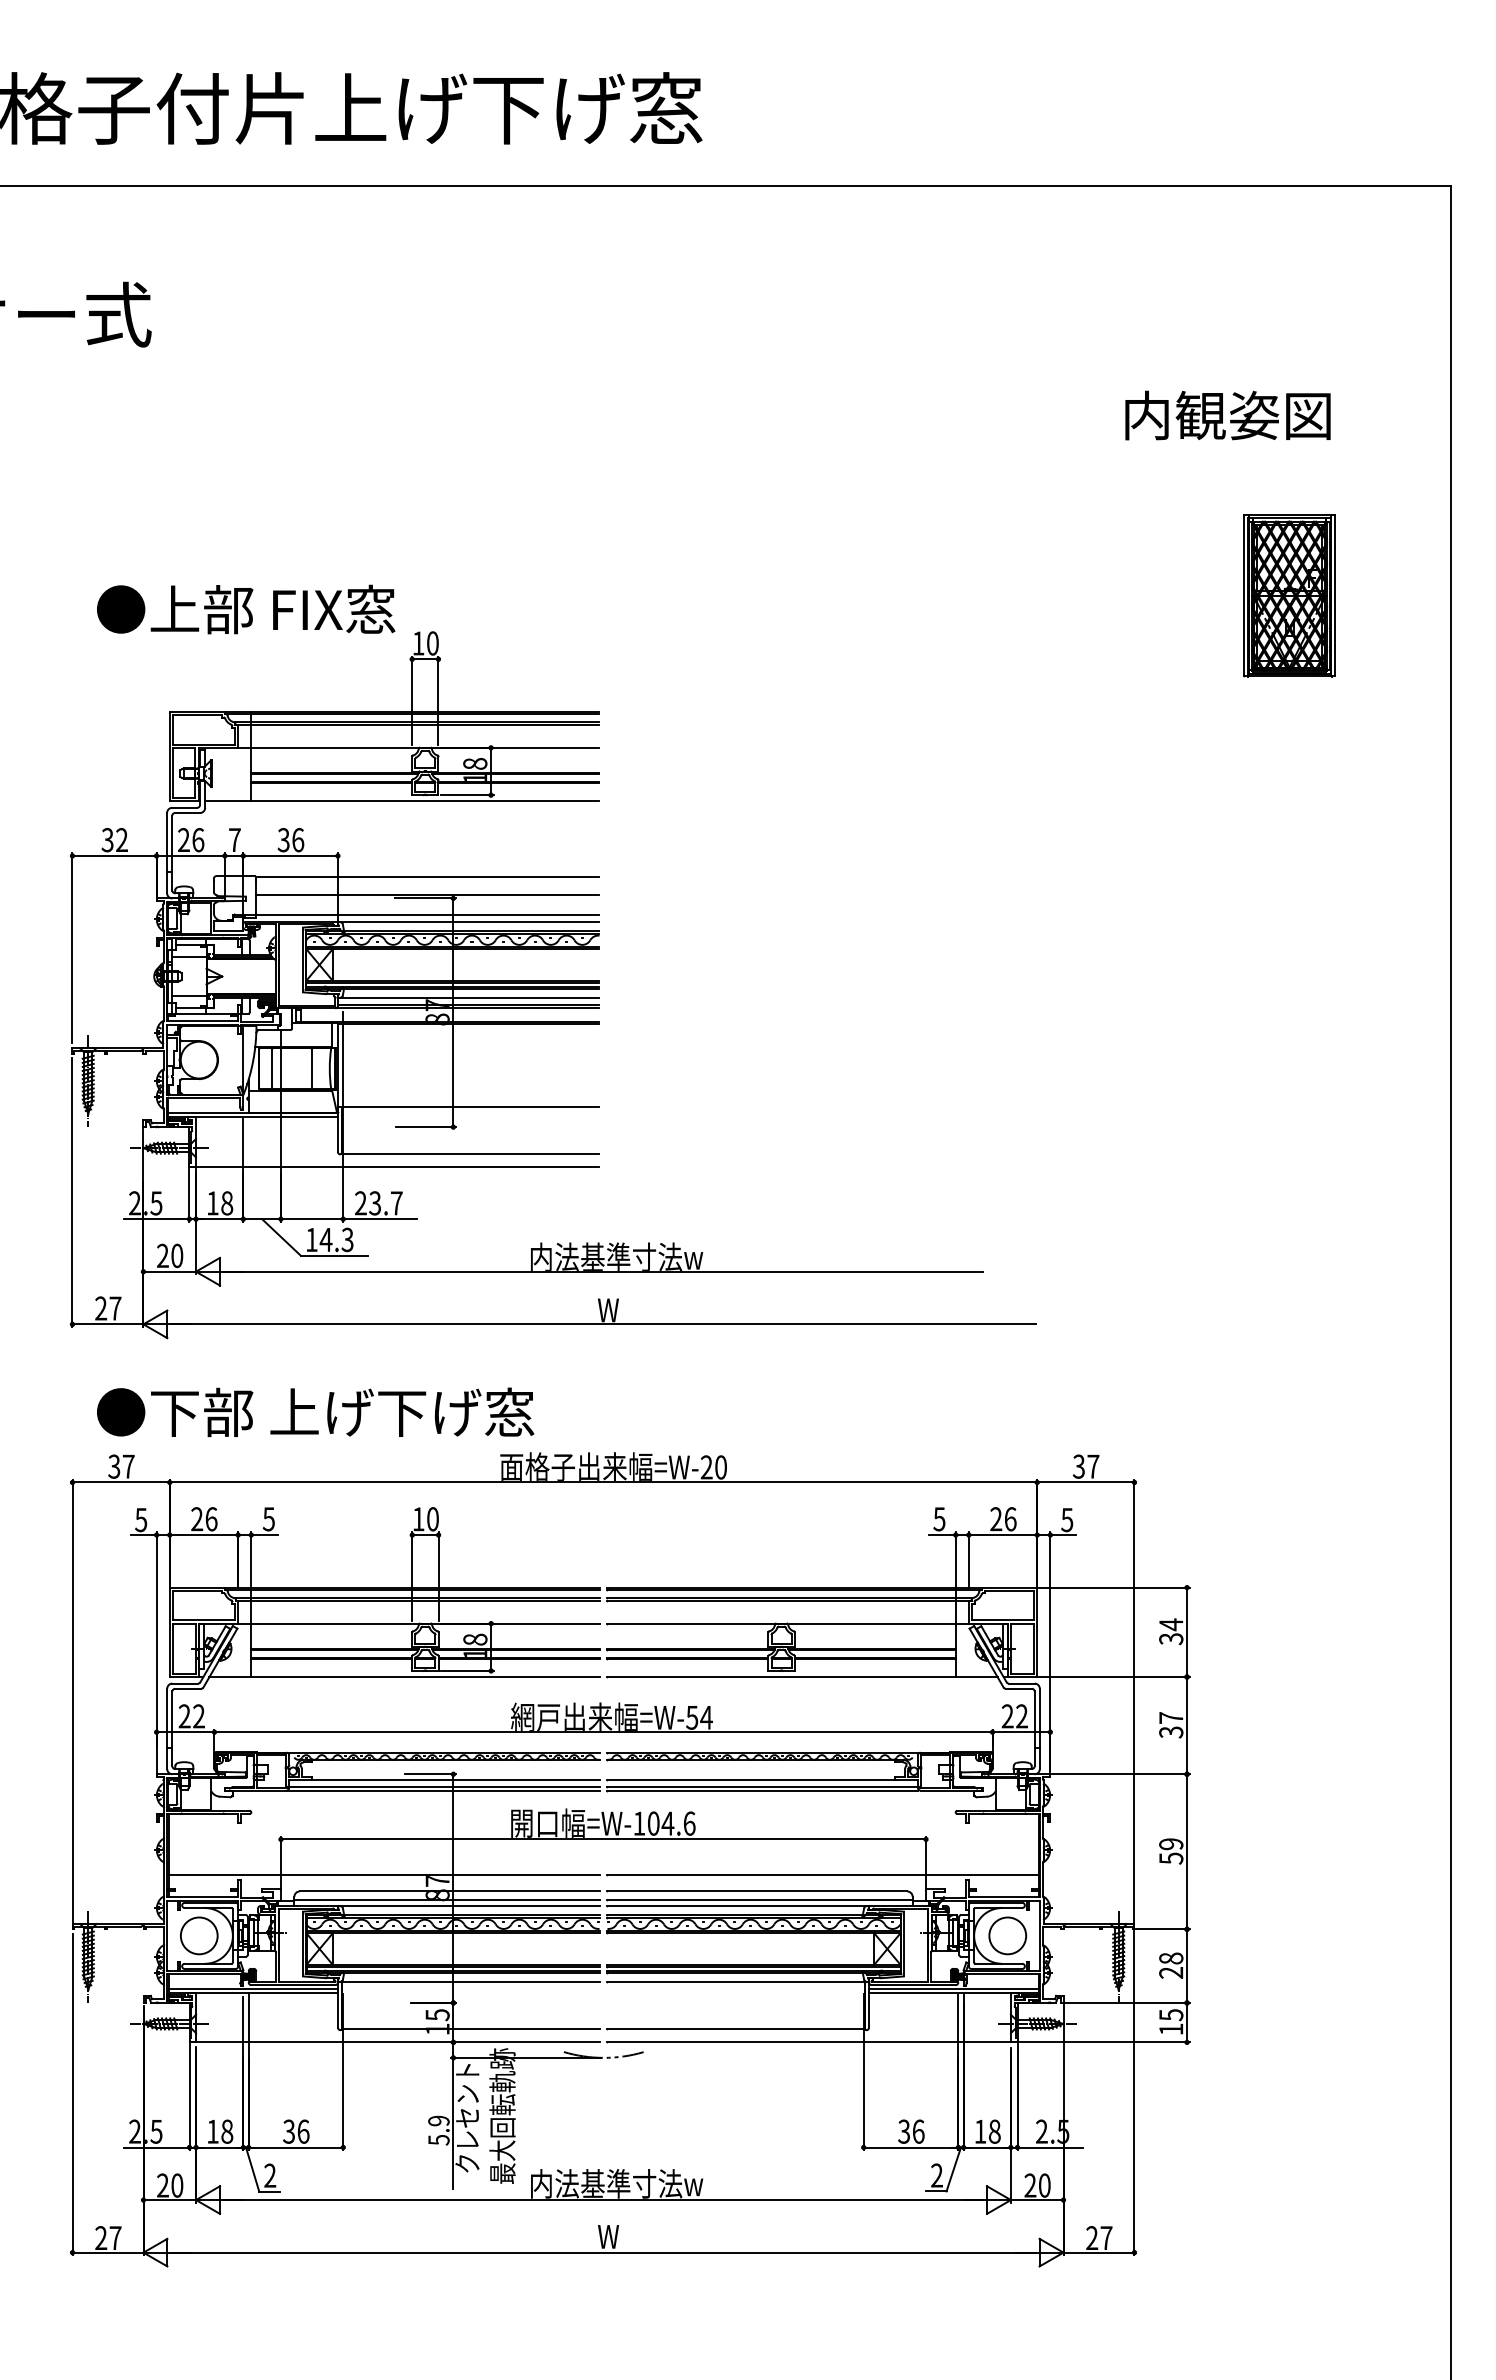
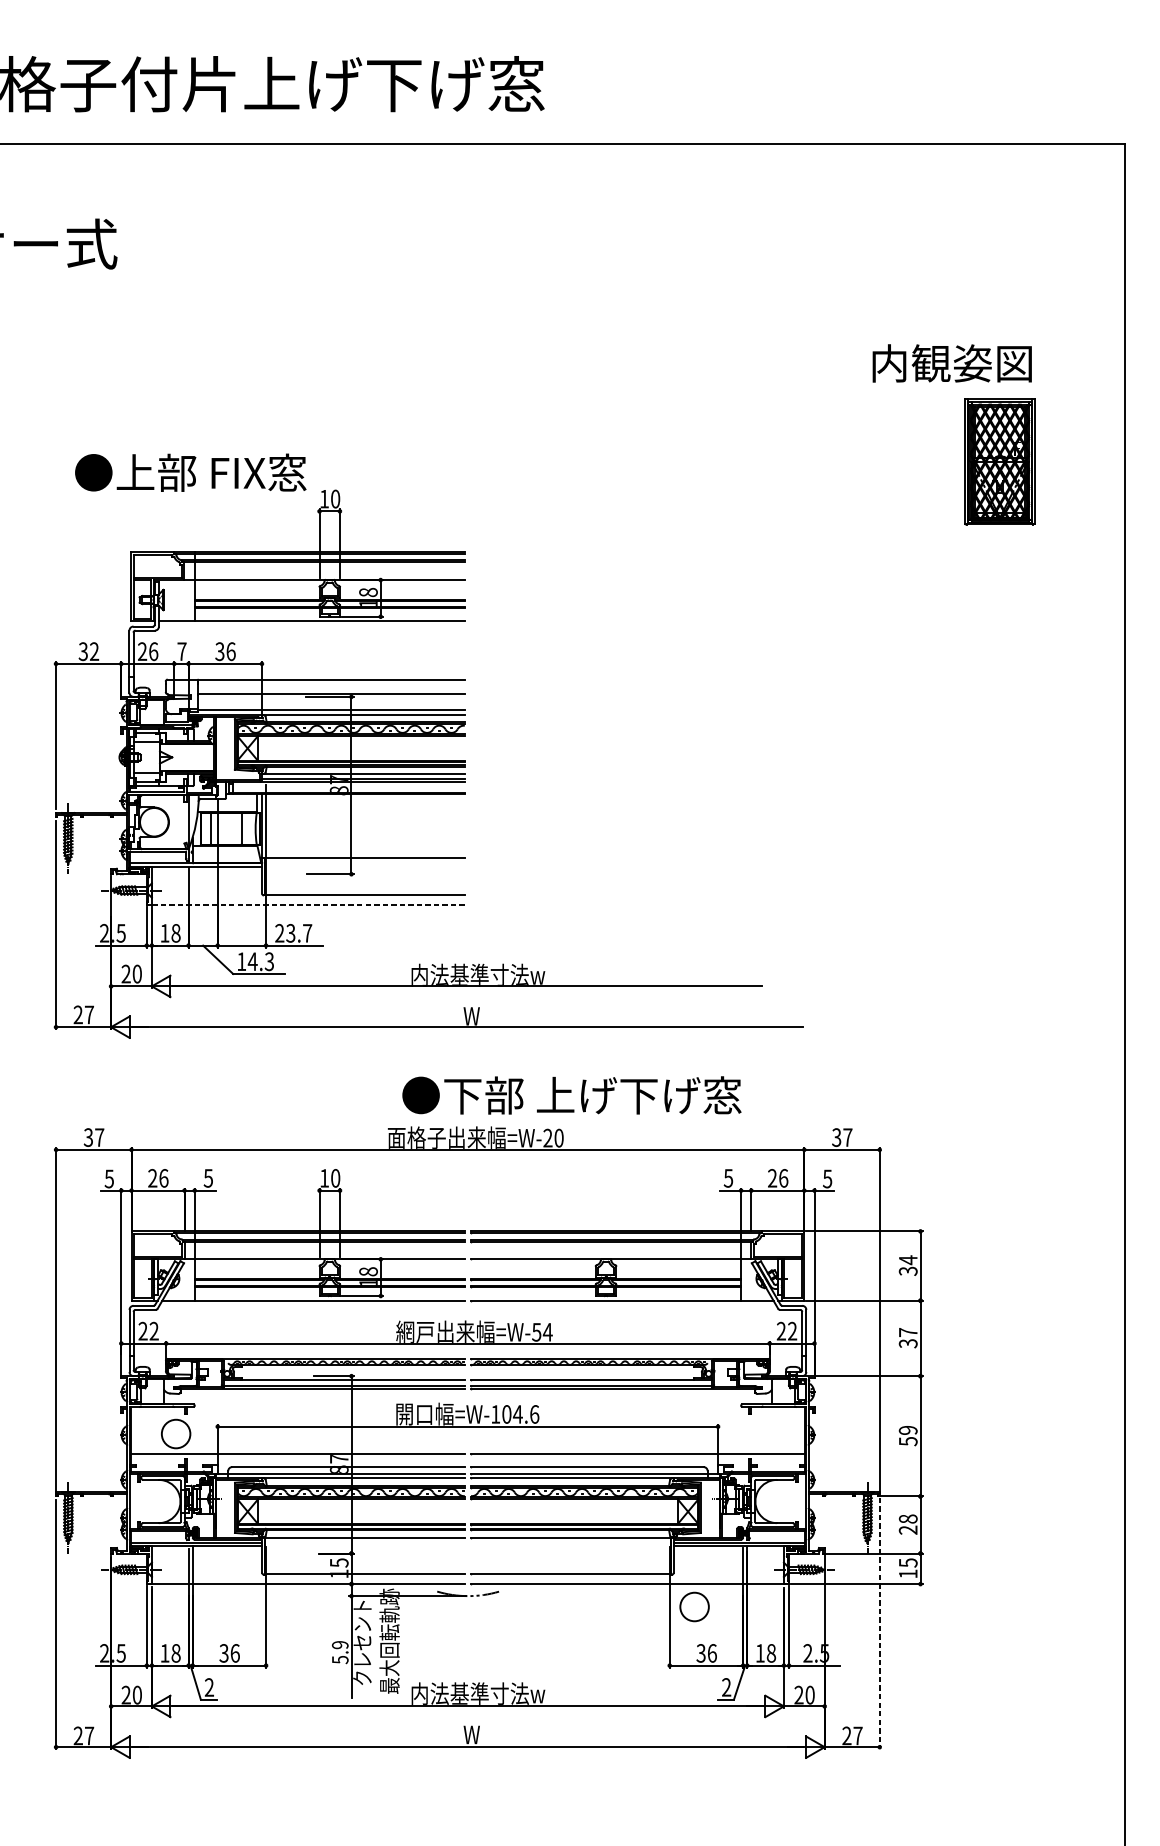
text: (1227, 415) -> (951, 363), moved
line: (393, 1166) -> (305, 904), solid -> dashed
text: (315, 1412) -> (571, 1095), moved
circle: (199, 1935) -> (176, 1433), moved
circle: (1007, 1935) -> (694, 1606), moved
line: (1134, 2093) -> (879, 1623), solid -> dashed

